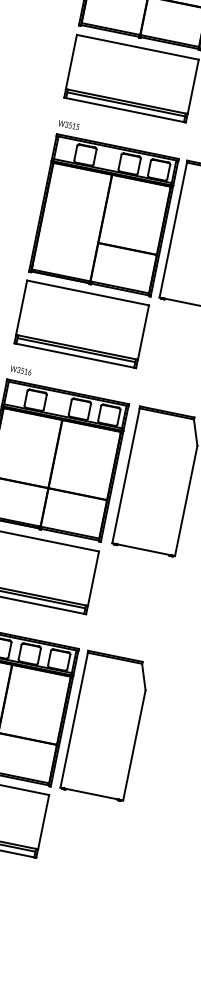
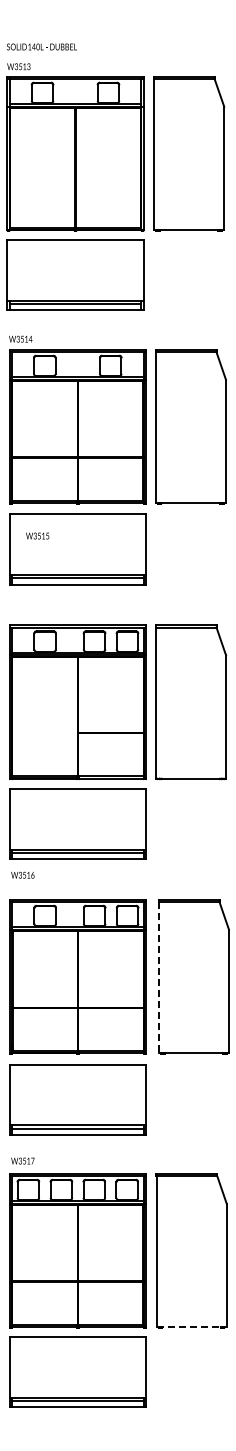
text: (68, 124) -> (37, 535), moved
text: (20, 369) -> (22, 874), moved
line: (125, 475) -> (158, 977), solid -> dashed
line: (92, 793) -> (192, 1326), solid -> dashed

